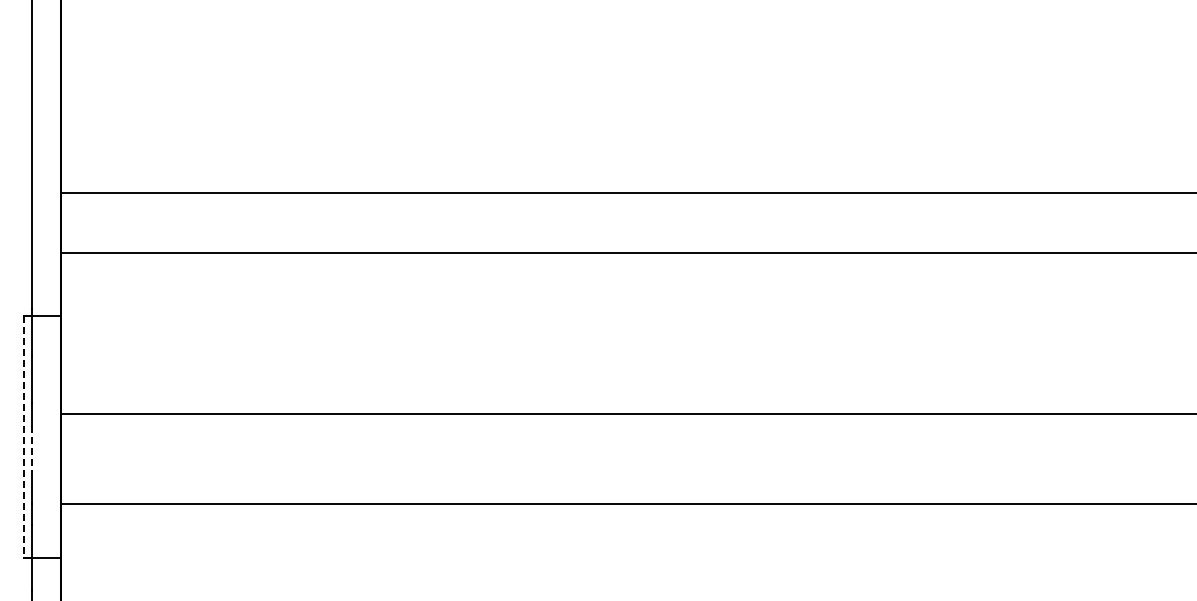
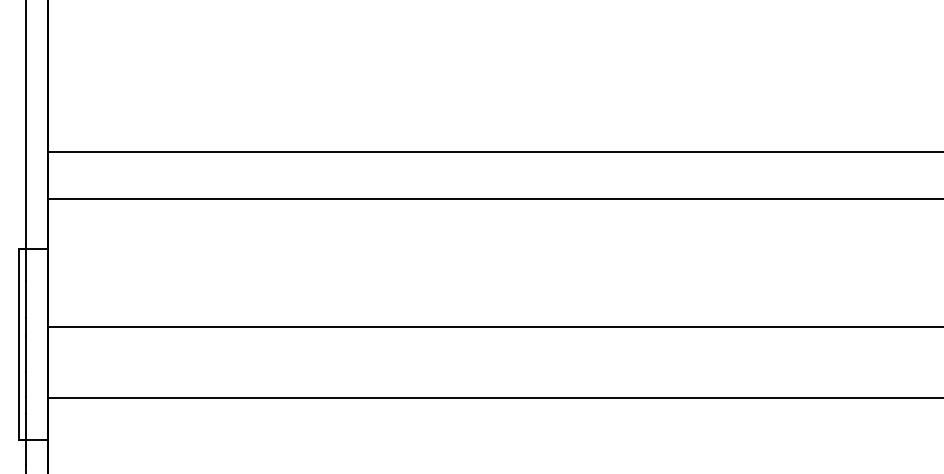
line: (23, 436) -> (18, 344), dashed -> solid
line: (32, 449) -> (25, 354), dashed -> solid

